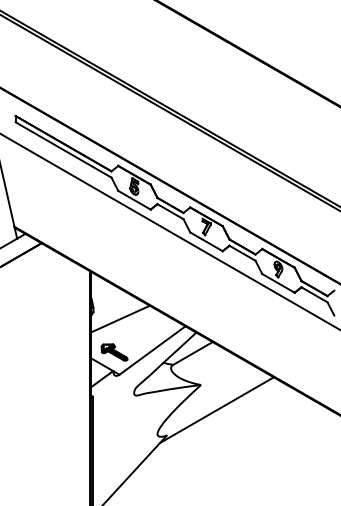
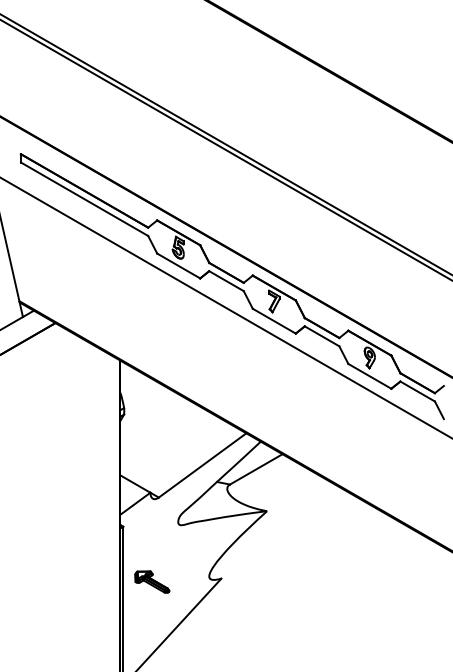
line: (120, 318) -> (159, 423), removed
part: (114, 352) -> (152, 581), moved
line: (216, 410) -> (287, 544), removed

